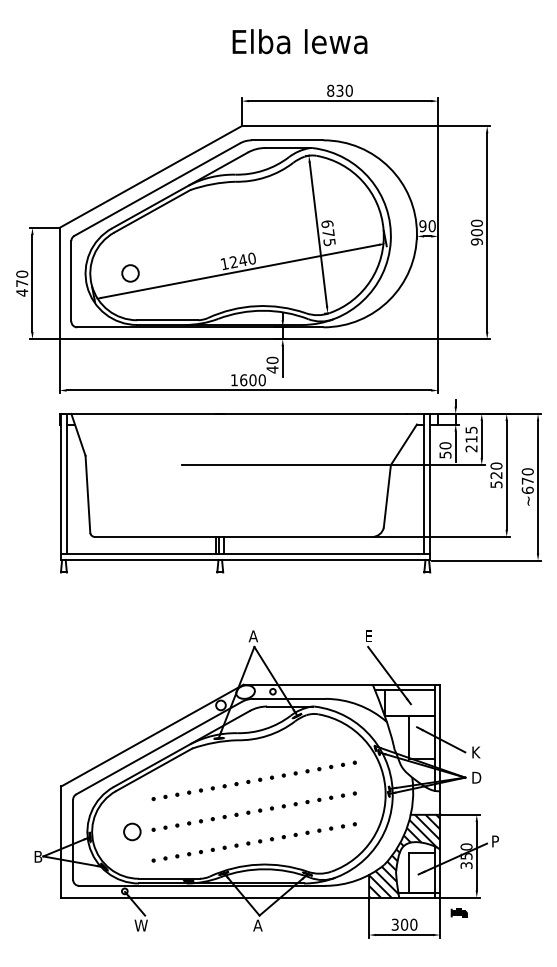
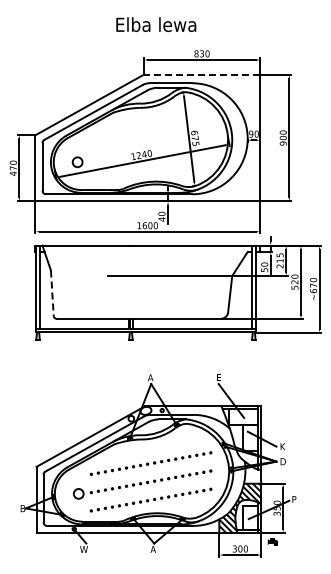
text: (300, 41) -> (156, 24), moved
line: (339, 125) -> (201, 74), solid -> dashed
line: (88, 494) -> (52, 293), solid -> dashed

